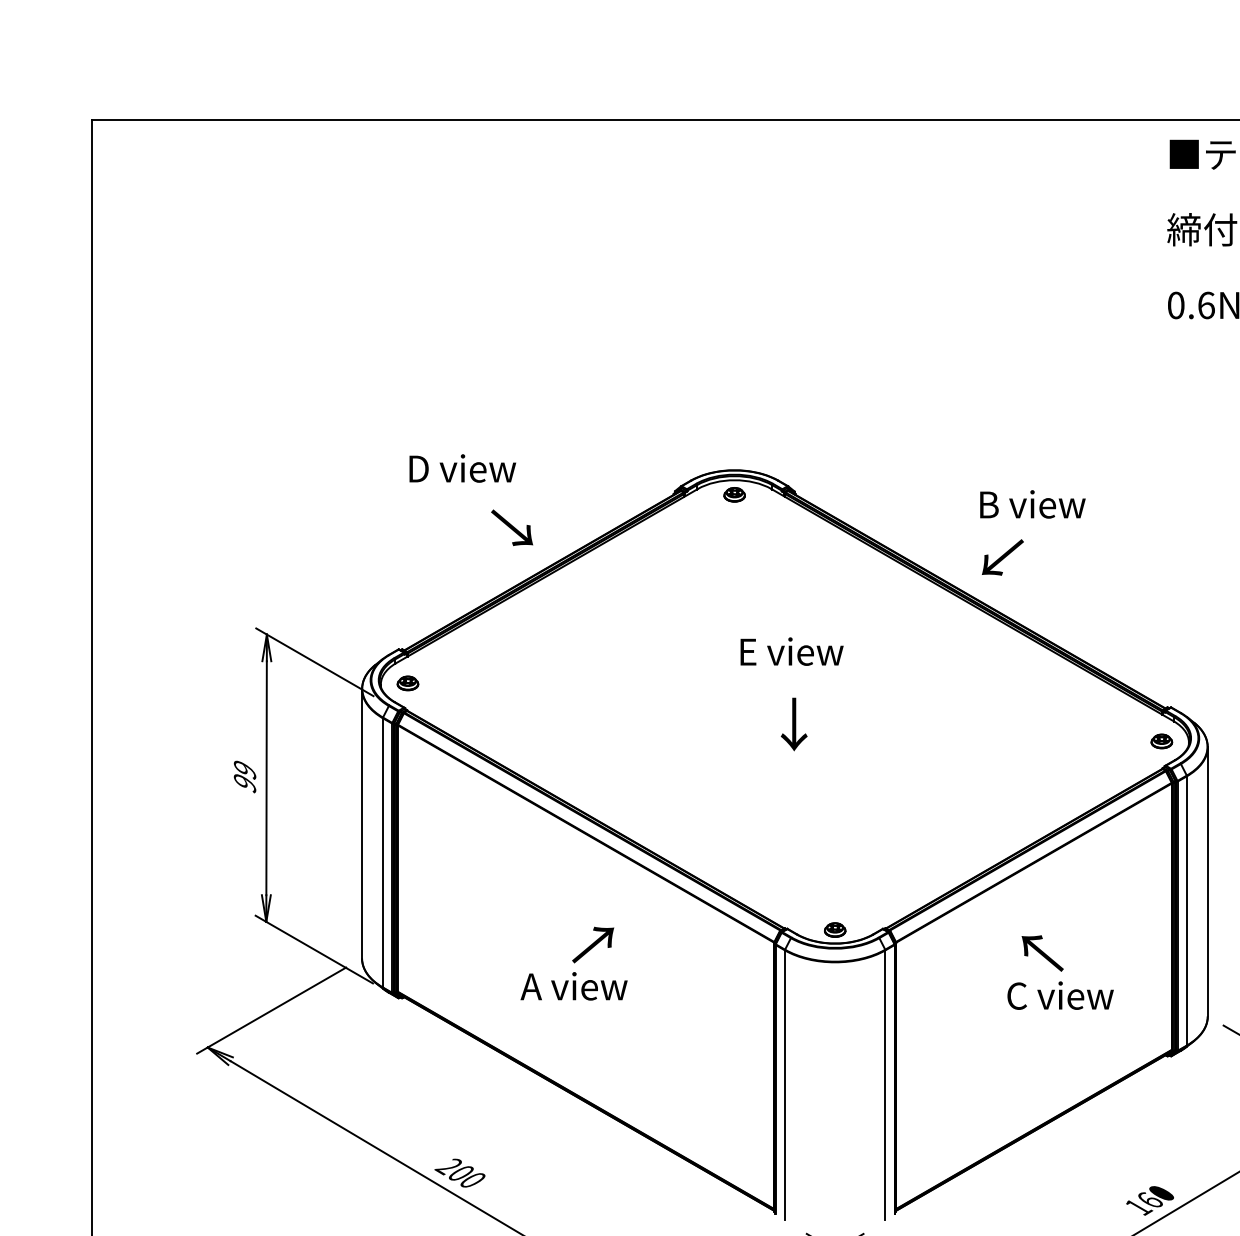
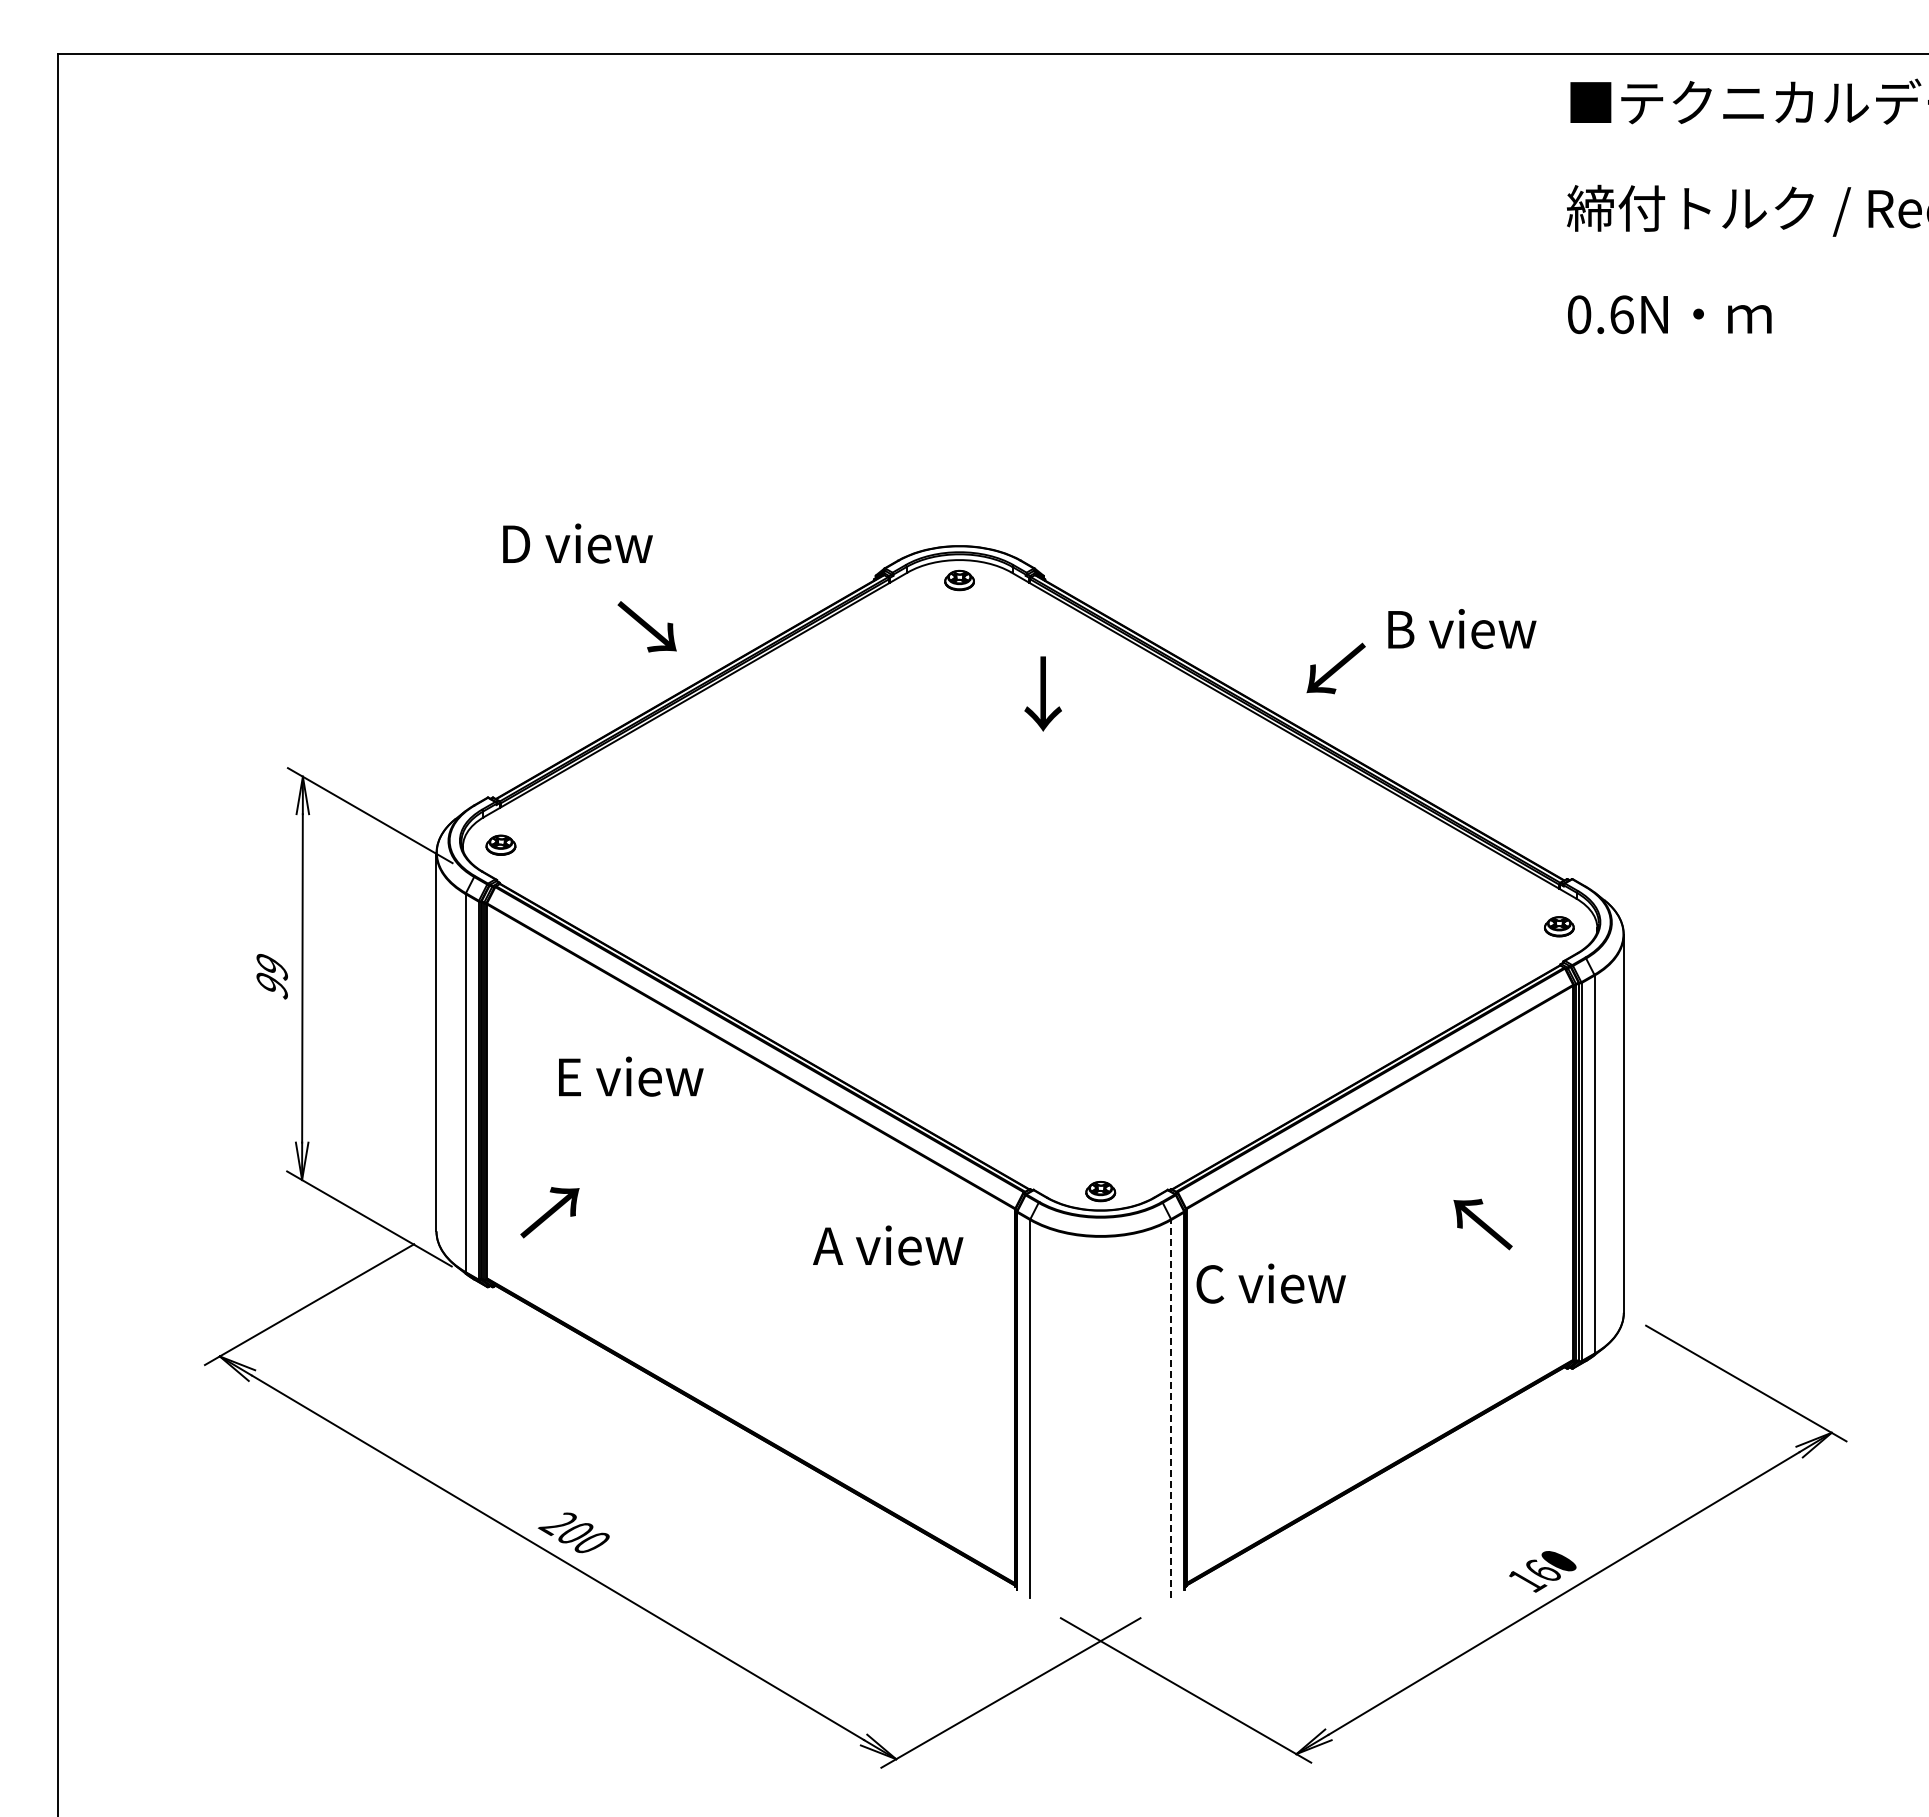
text: (1033, 504) -> (1462, 629), moved
text: (792, 651) -> (631, 1076), moved
text: (793, 724) -> (1042, 693), moved
text: (592, 944) -> (549, 1212), moved
text: (1042, 953) -> (1482, 1224), moved
text: (574, 986) -> (888, 1245), moved
text: (1060, 995) -> (1270, 1283), moved
line: (885, 1085) -> (1171, 1409), solid -> dashed

